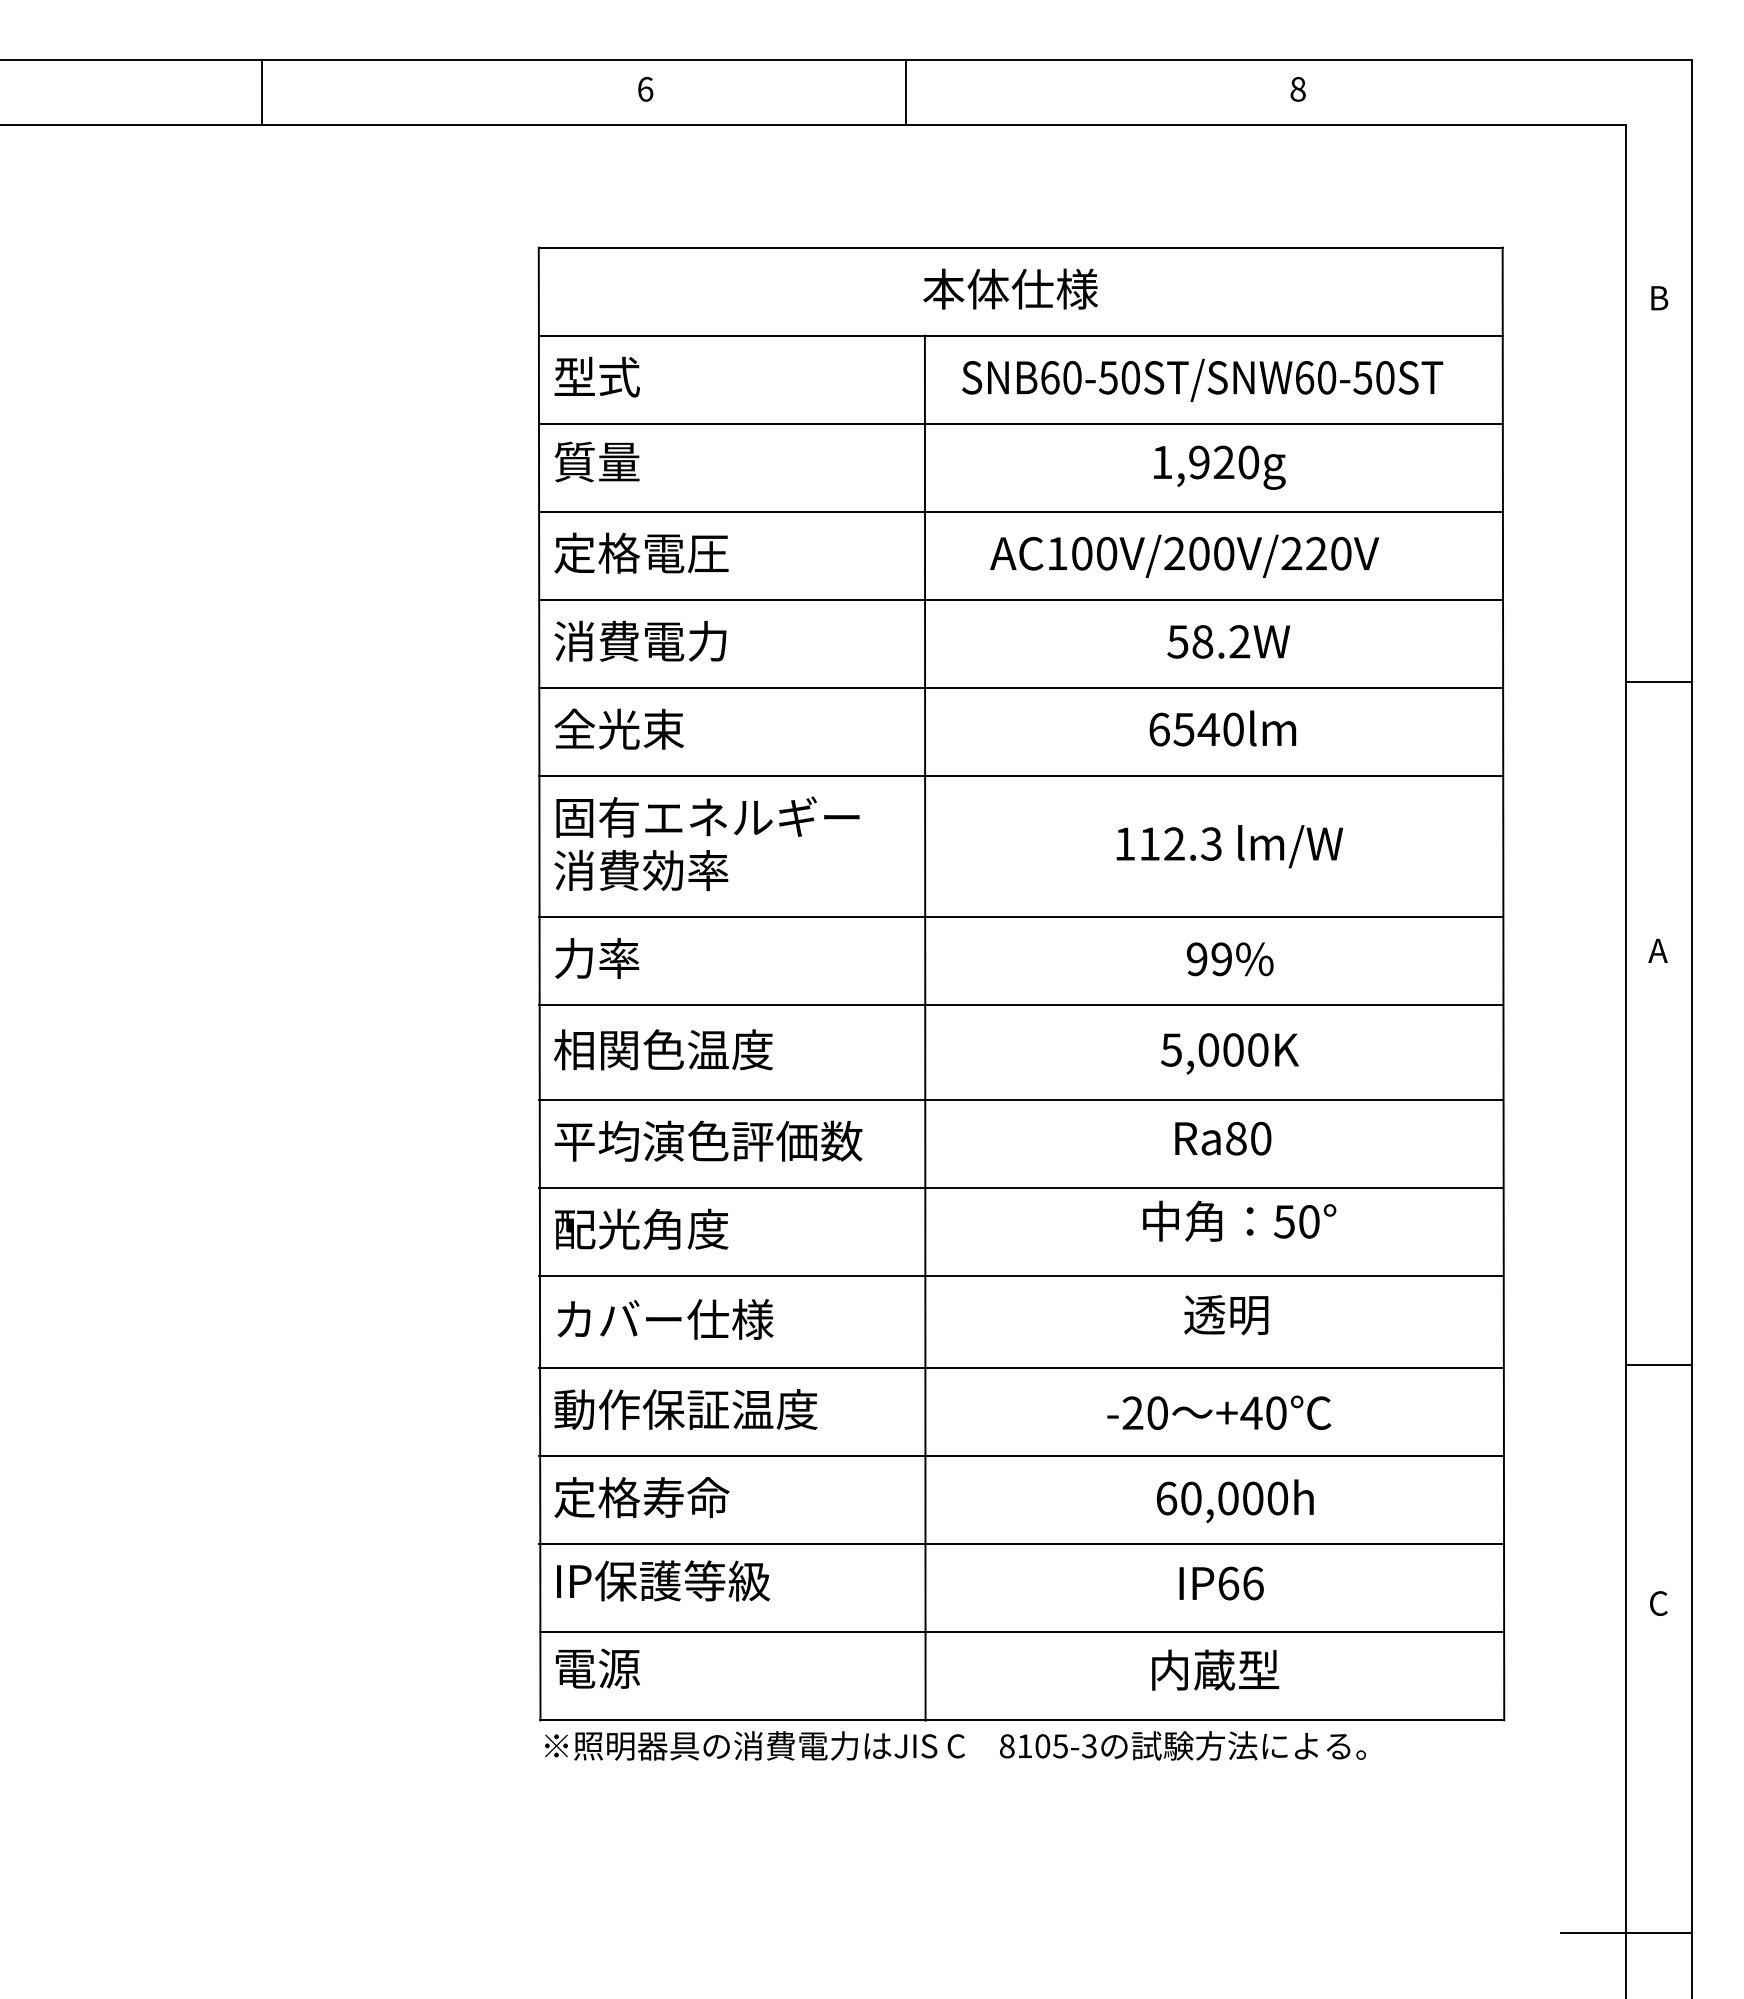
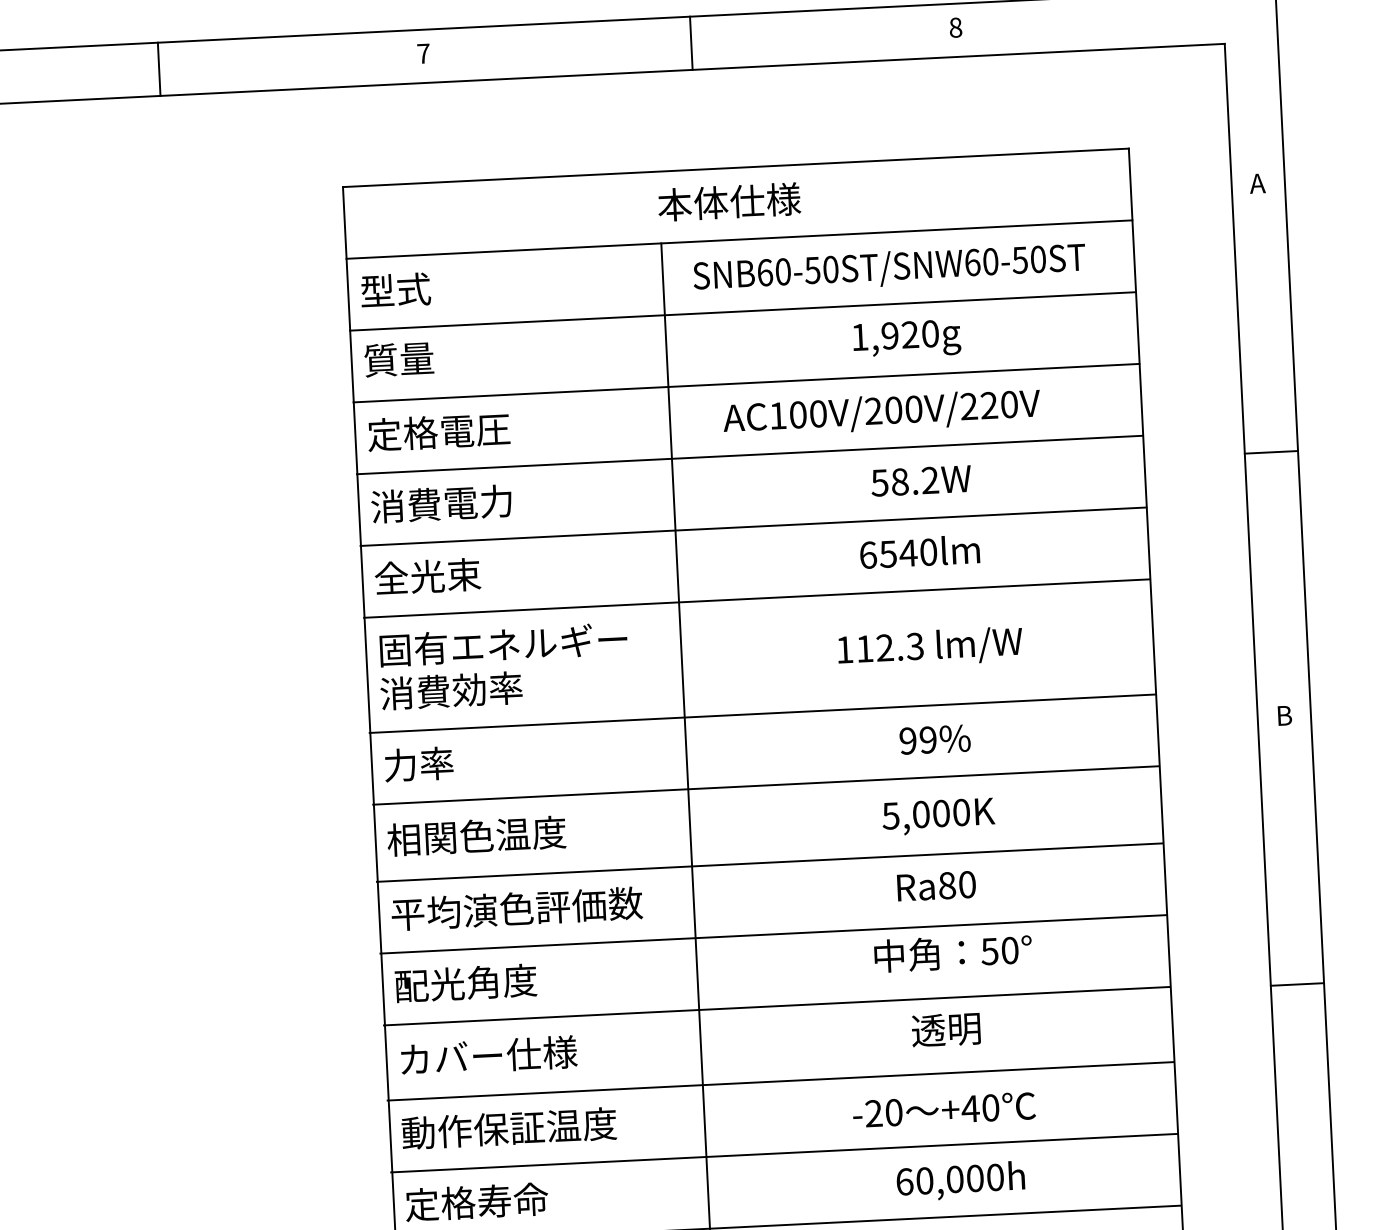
text: (645, 89) -> (423, 53), 6 -> 7
line: (261, 92) -> (158, 69), moved
line: (905, 92) -> (691, 43), moved
text: (1658, 298) -> (1257, 183), B -> A
line: (1658, 681) -> (1271, 452), moved
text: (1658, 950) -> (1283, 715), A -> B
line: (1658, 1365) -> (1297, 984), moved

